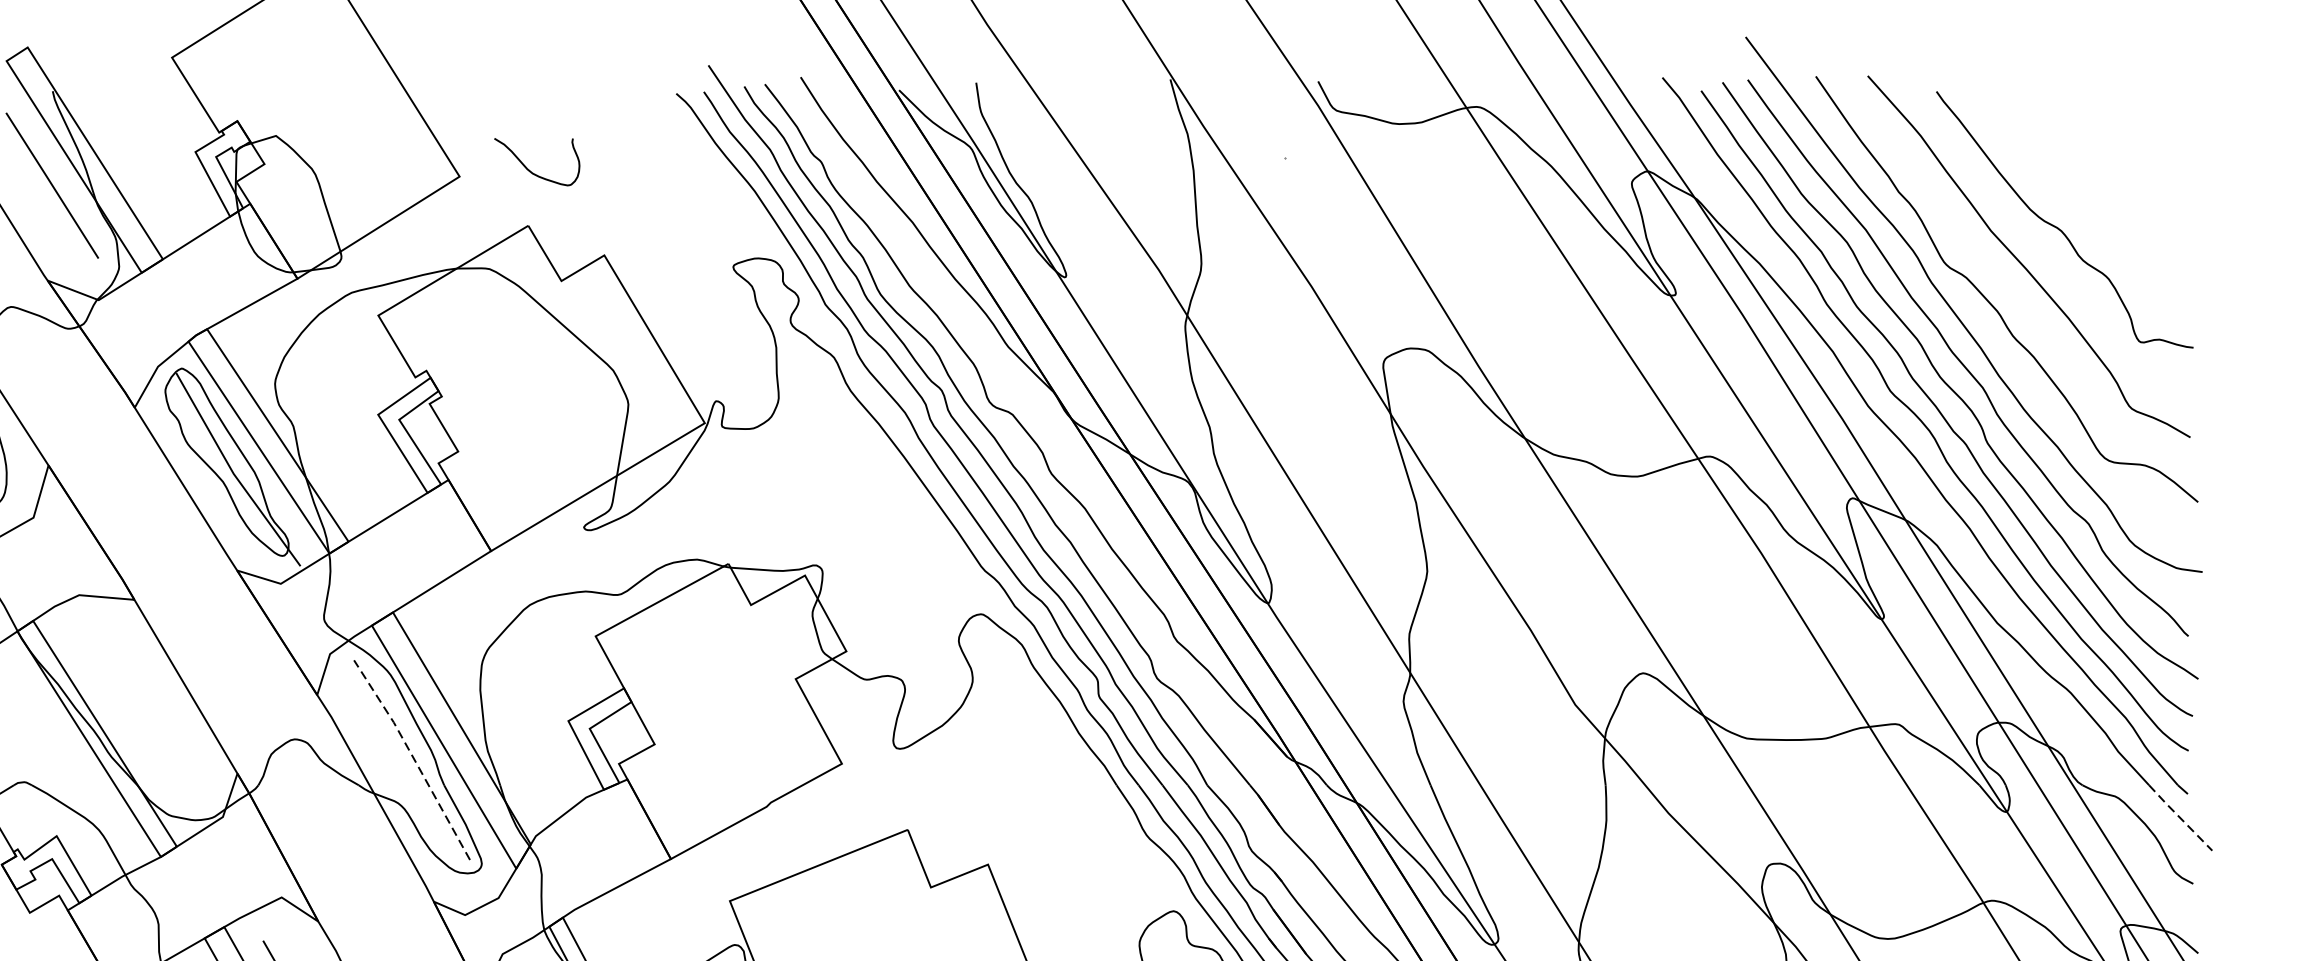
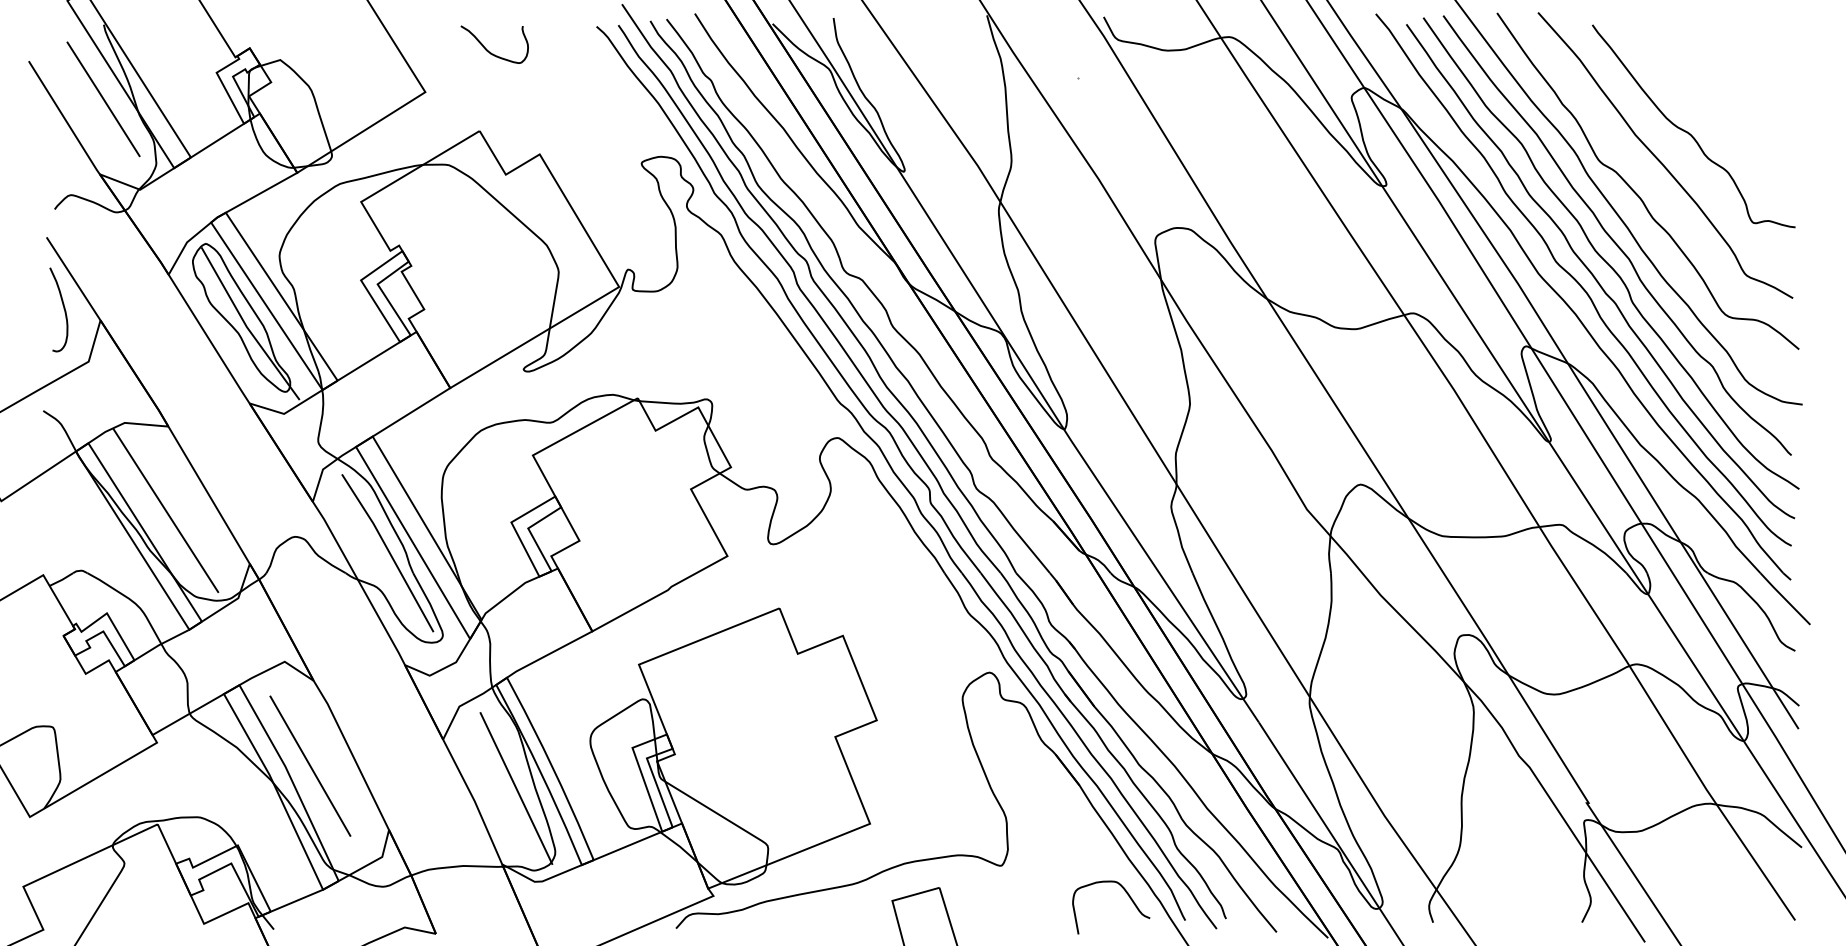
curve: (529, 169) -> (488, 50), moved
line: (130, 706) -> (165, 510), added
line: (412, 757) -> (388, 551), dashed -> solid
line: (2179, 817) -> (1784, 598), dashed -> solid

